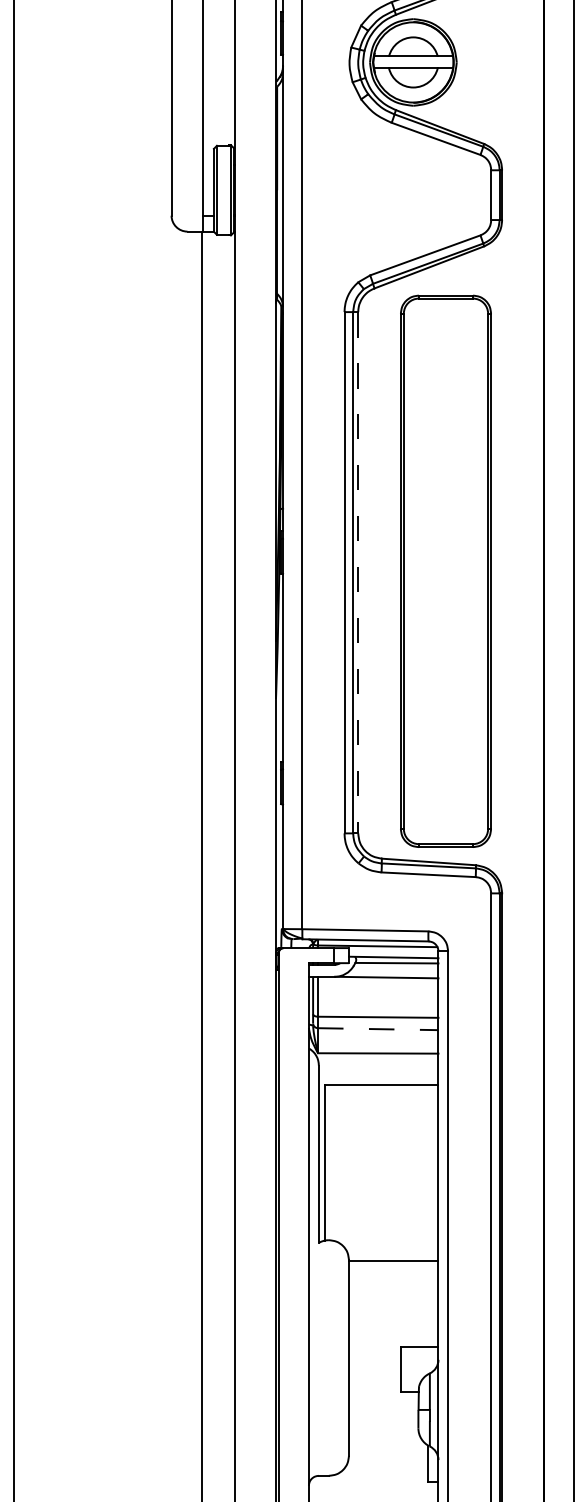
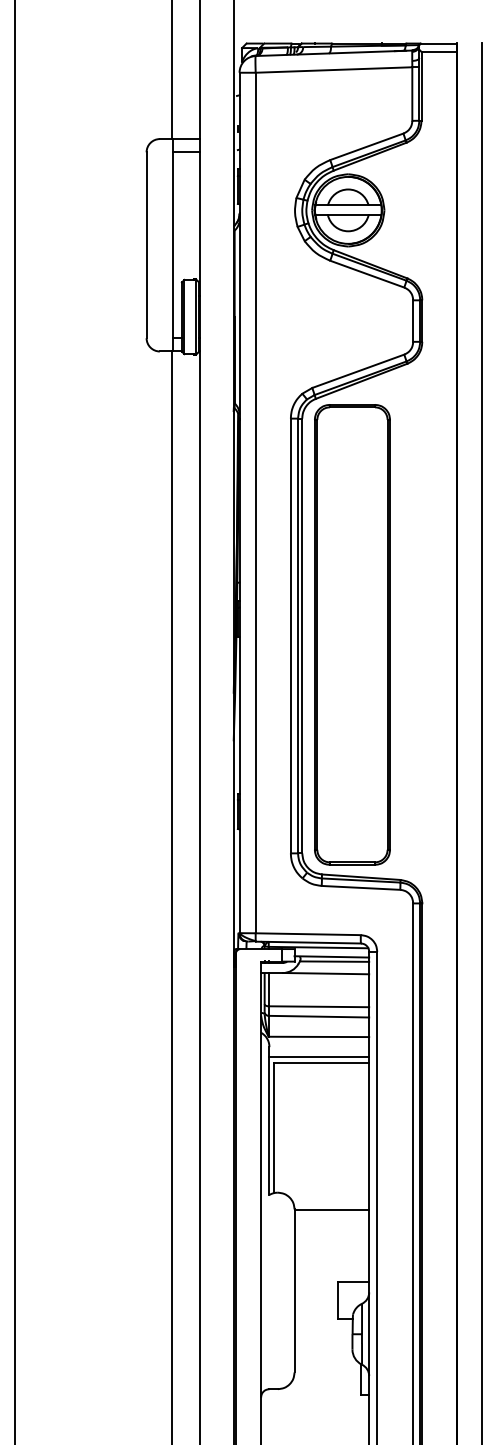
part: (446, 570) -> (352, 634), moved
line: (358, 573) -> (302, 636), dashed -> solid
line: (378, 1028) -> (319, 1016), dashed -> solid
line: (378, 1078) -> (319, 1057), added

